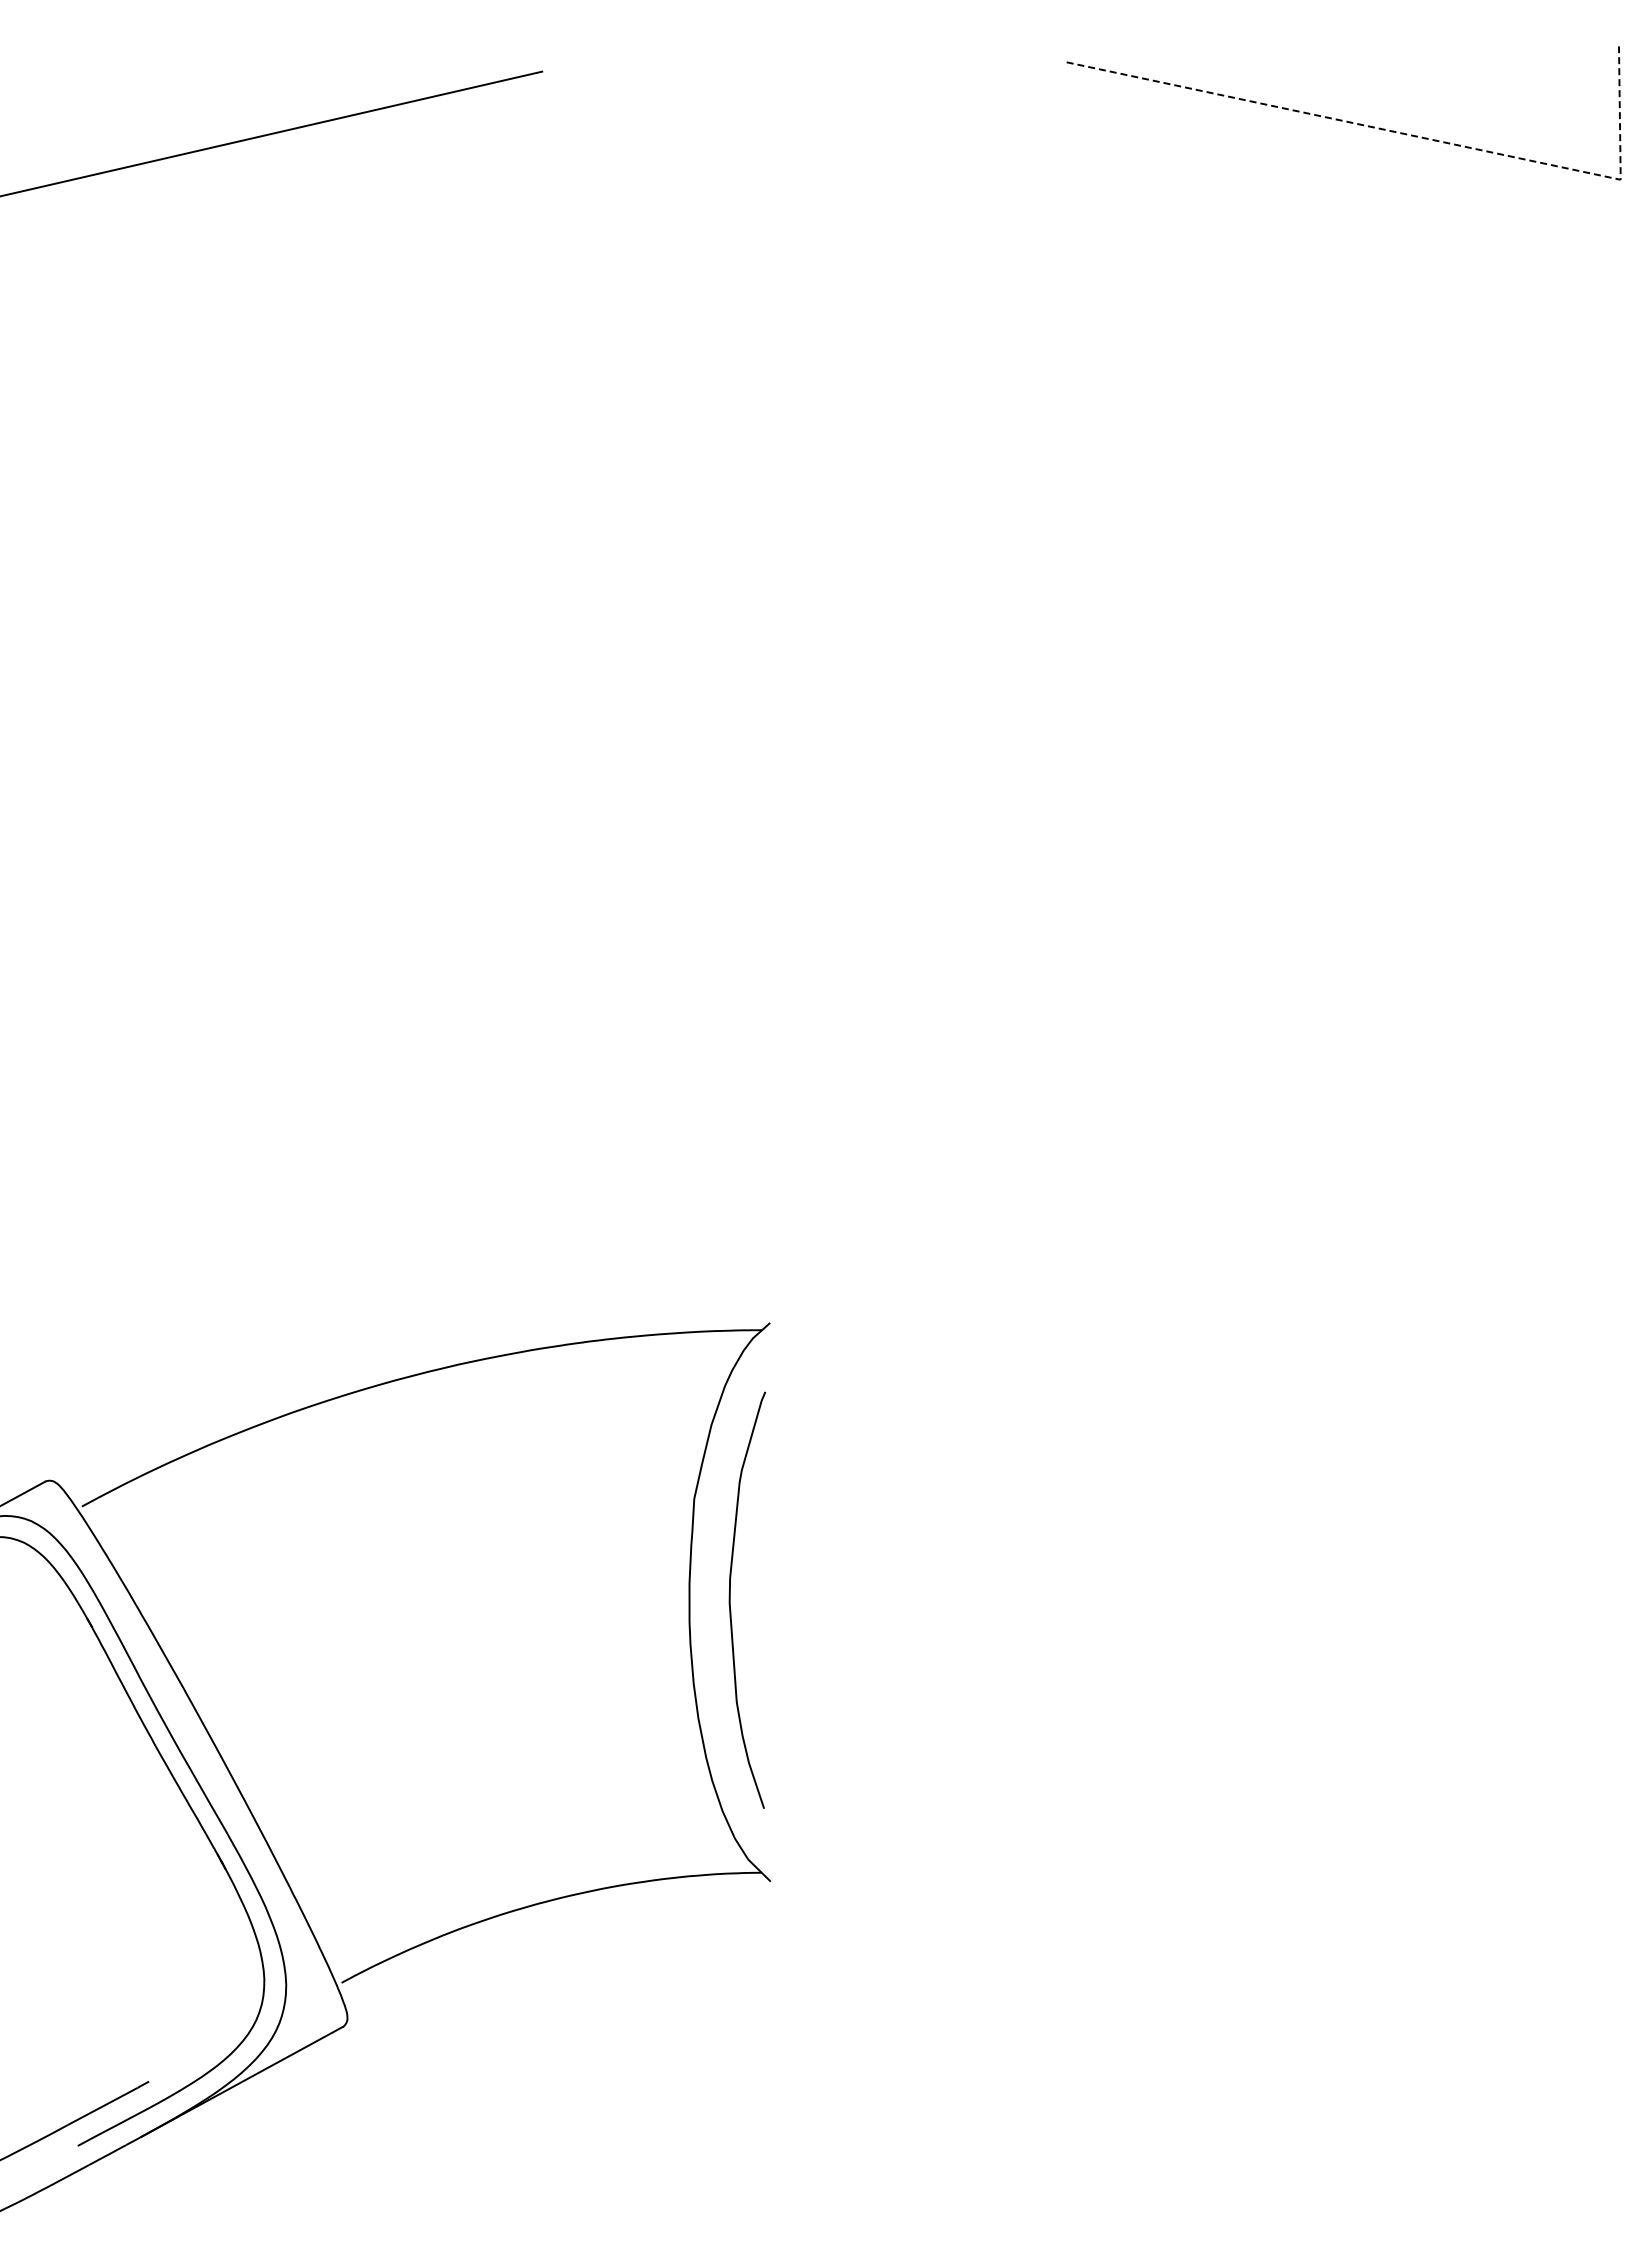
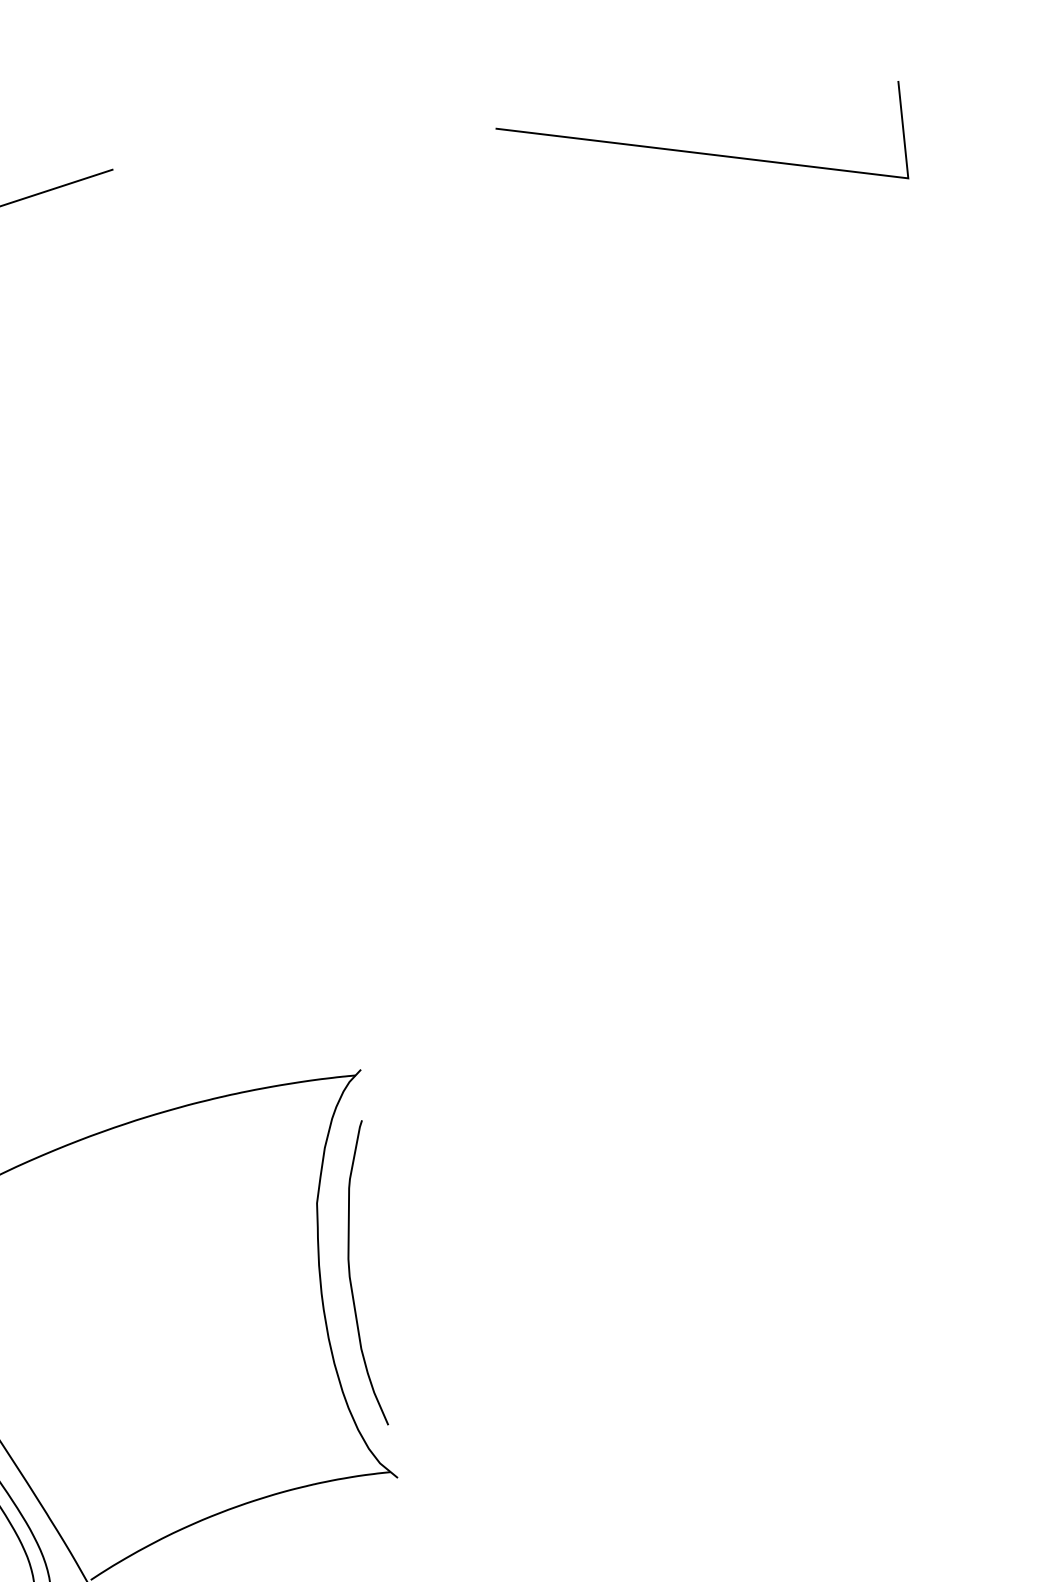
line: (1409, 135) -> (750, 159), dashed -> solid

